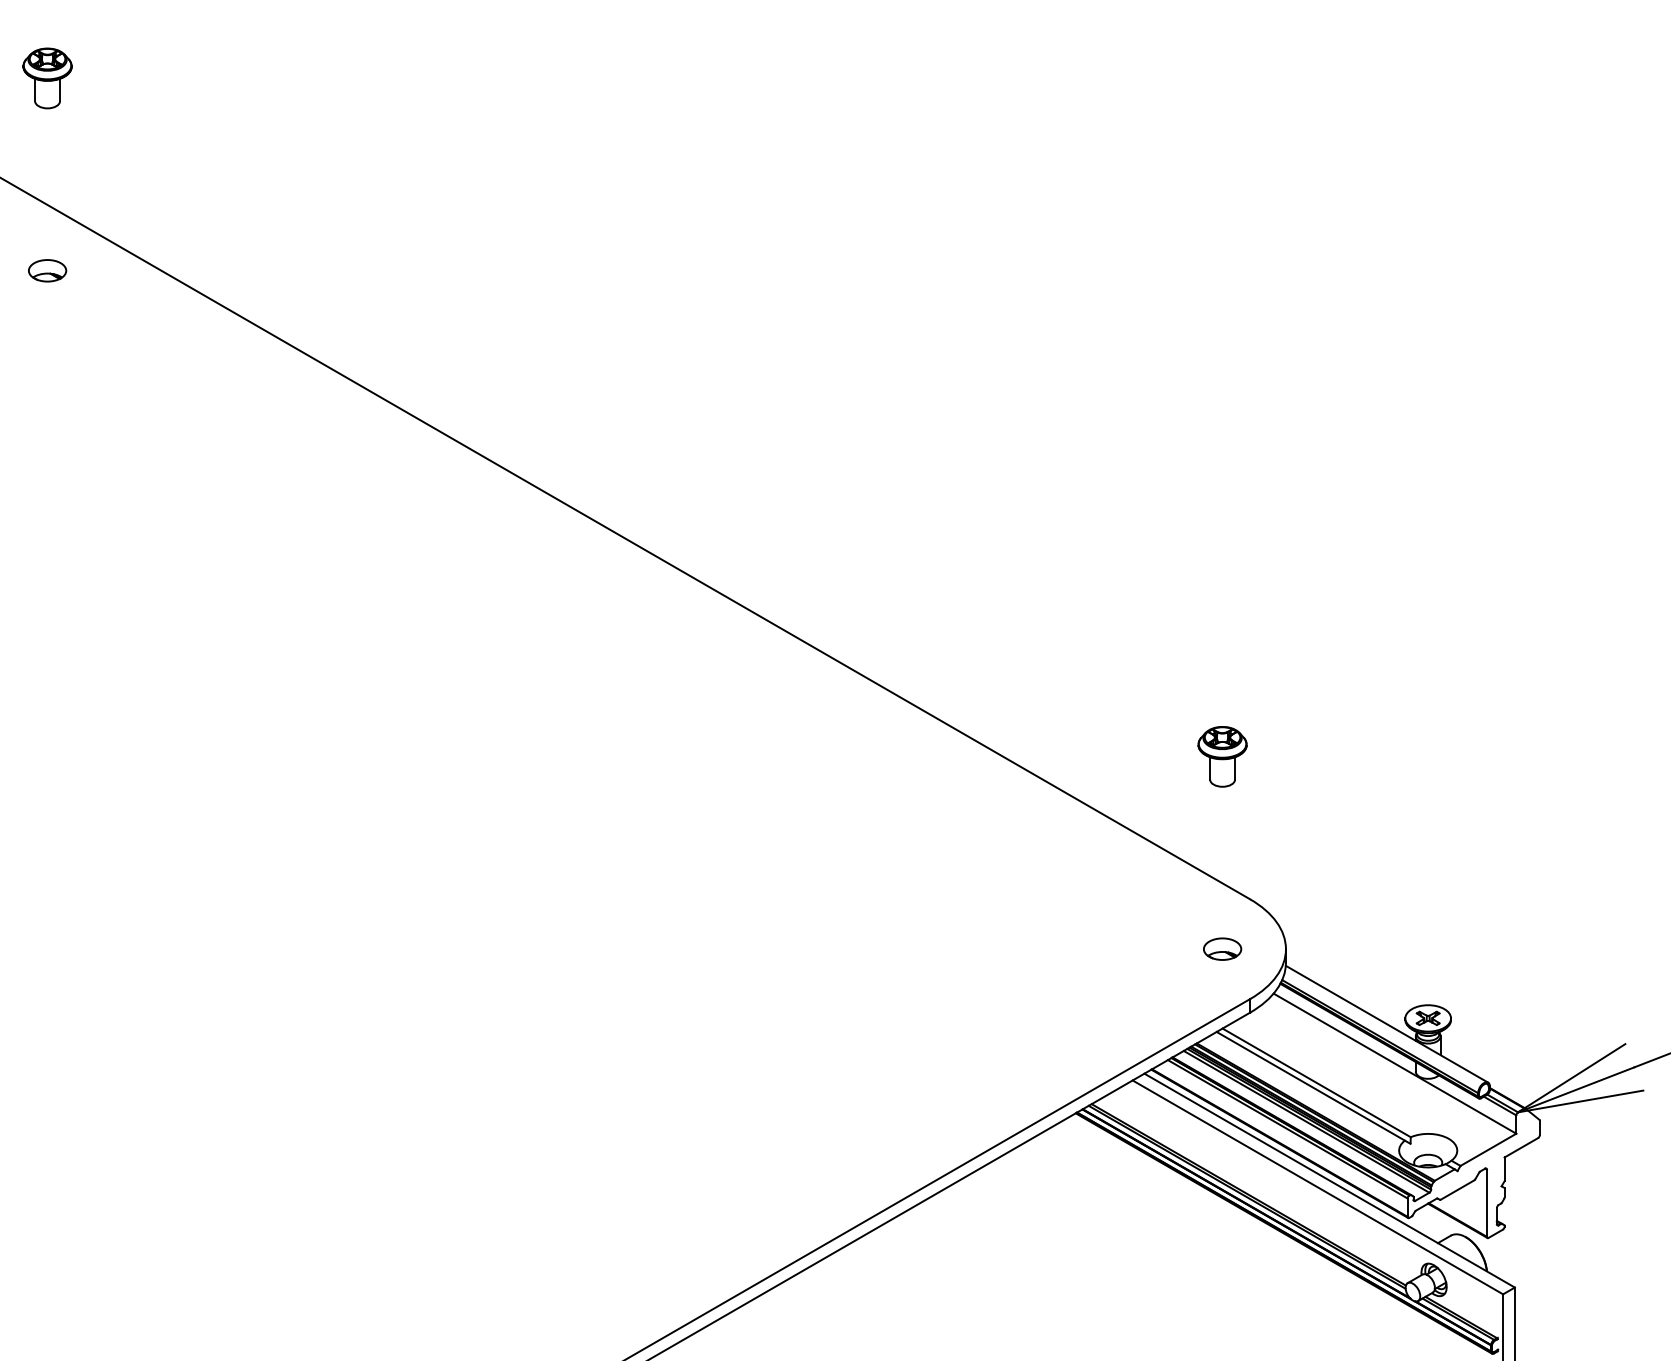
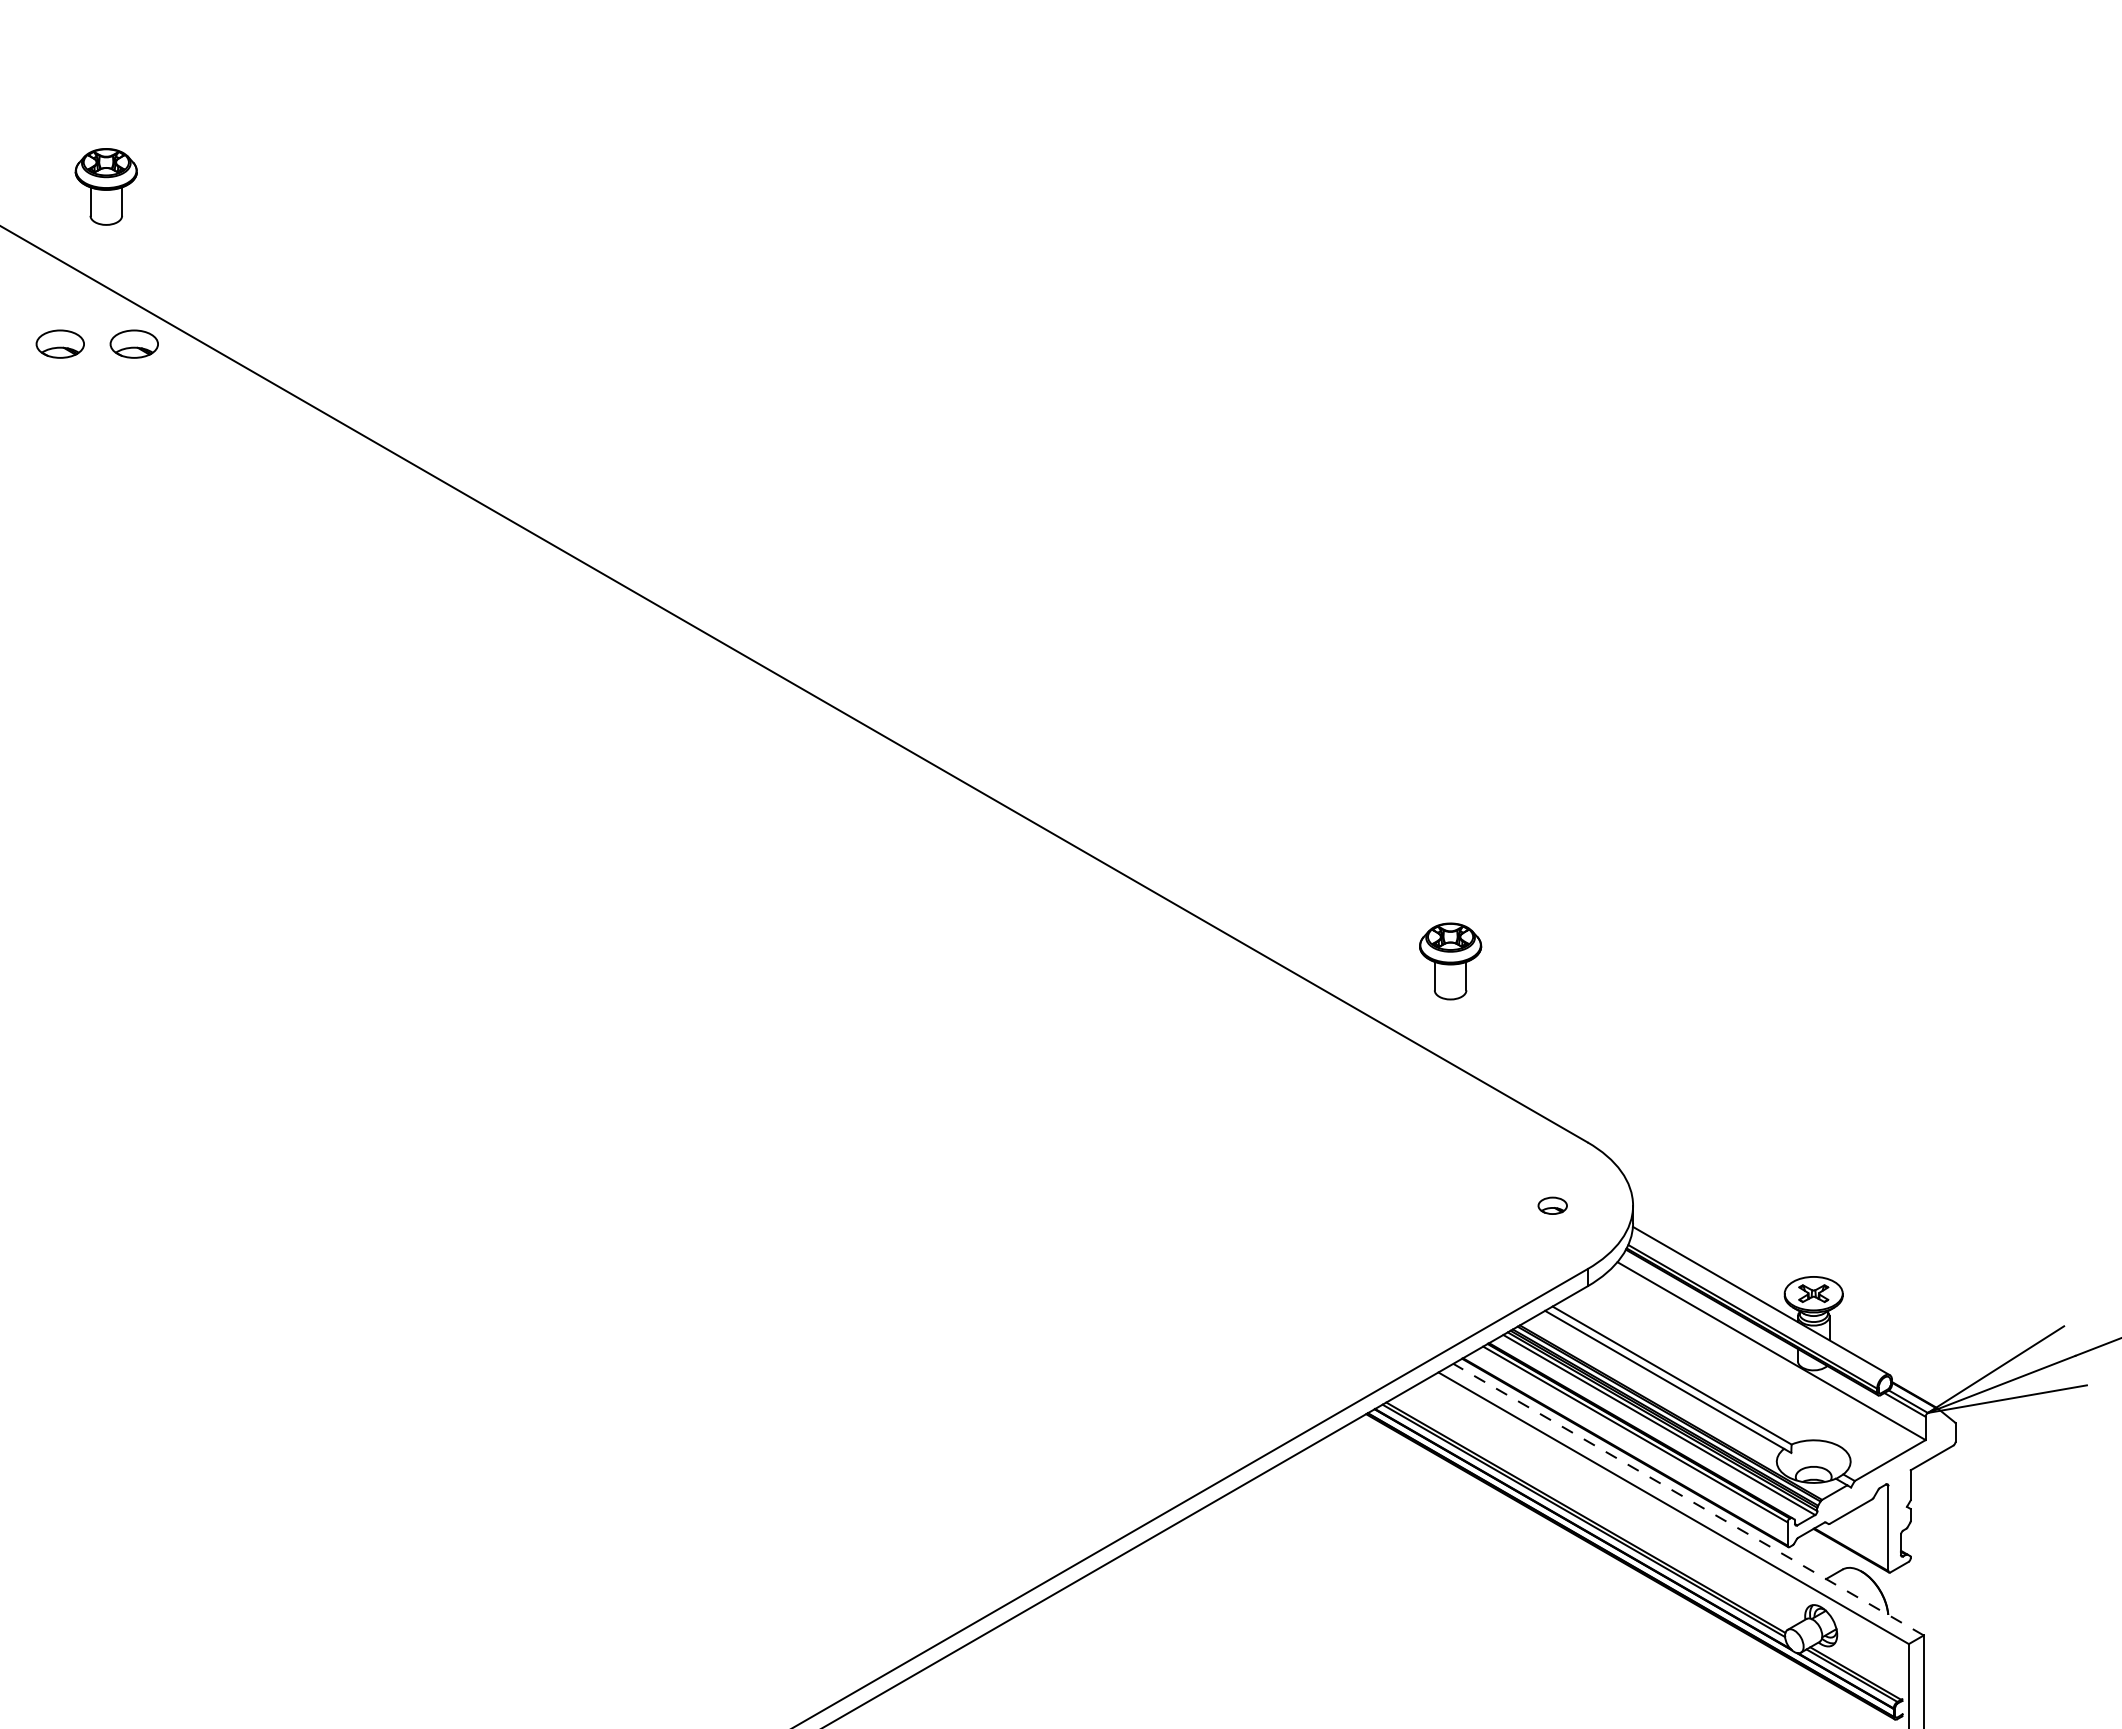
part: (46, 78) -> (105, 186), moved
part: (105, 270) -> (133, 343), added
part: (1222, 756) -> (1450, 961), moved
part: (1222, 949) -> (1552, 1205), size x0.6
line: (1329, 1180) -> (1688, 1499), solid -> dashed

